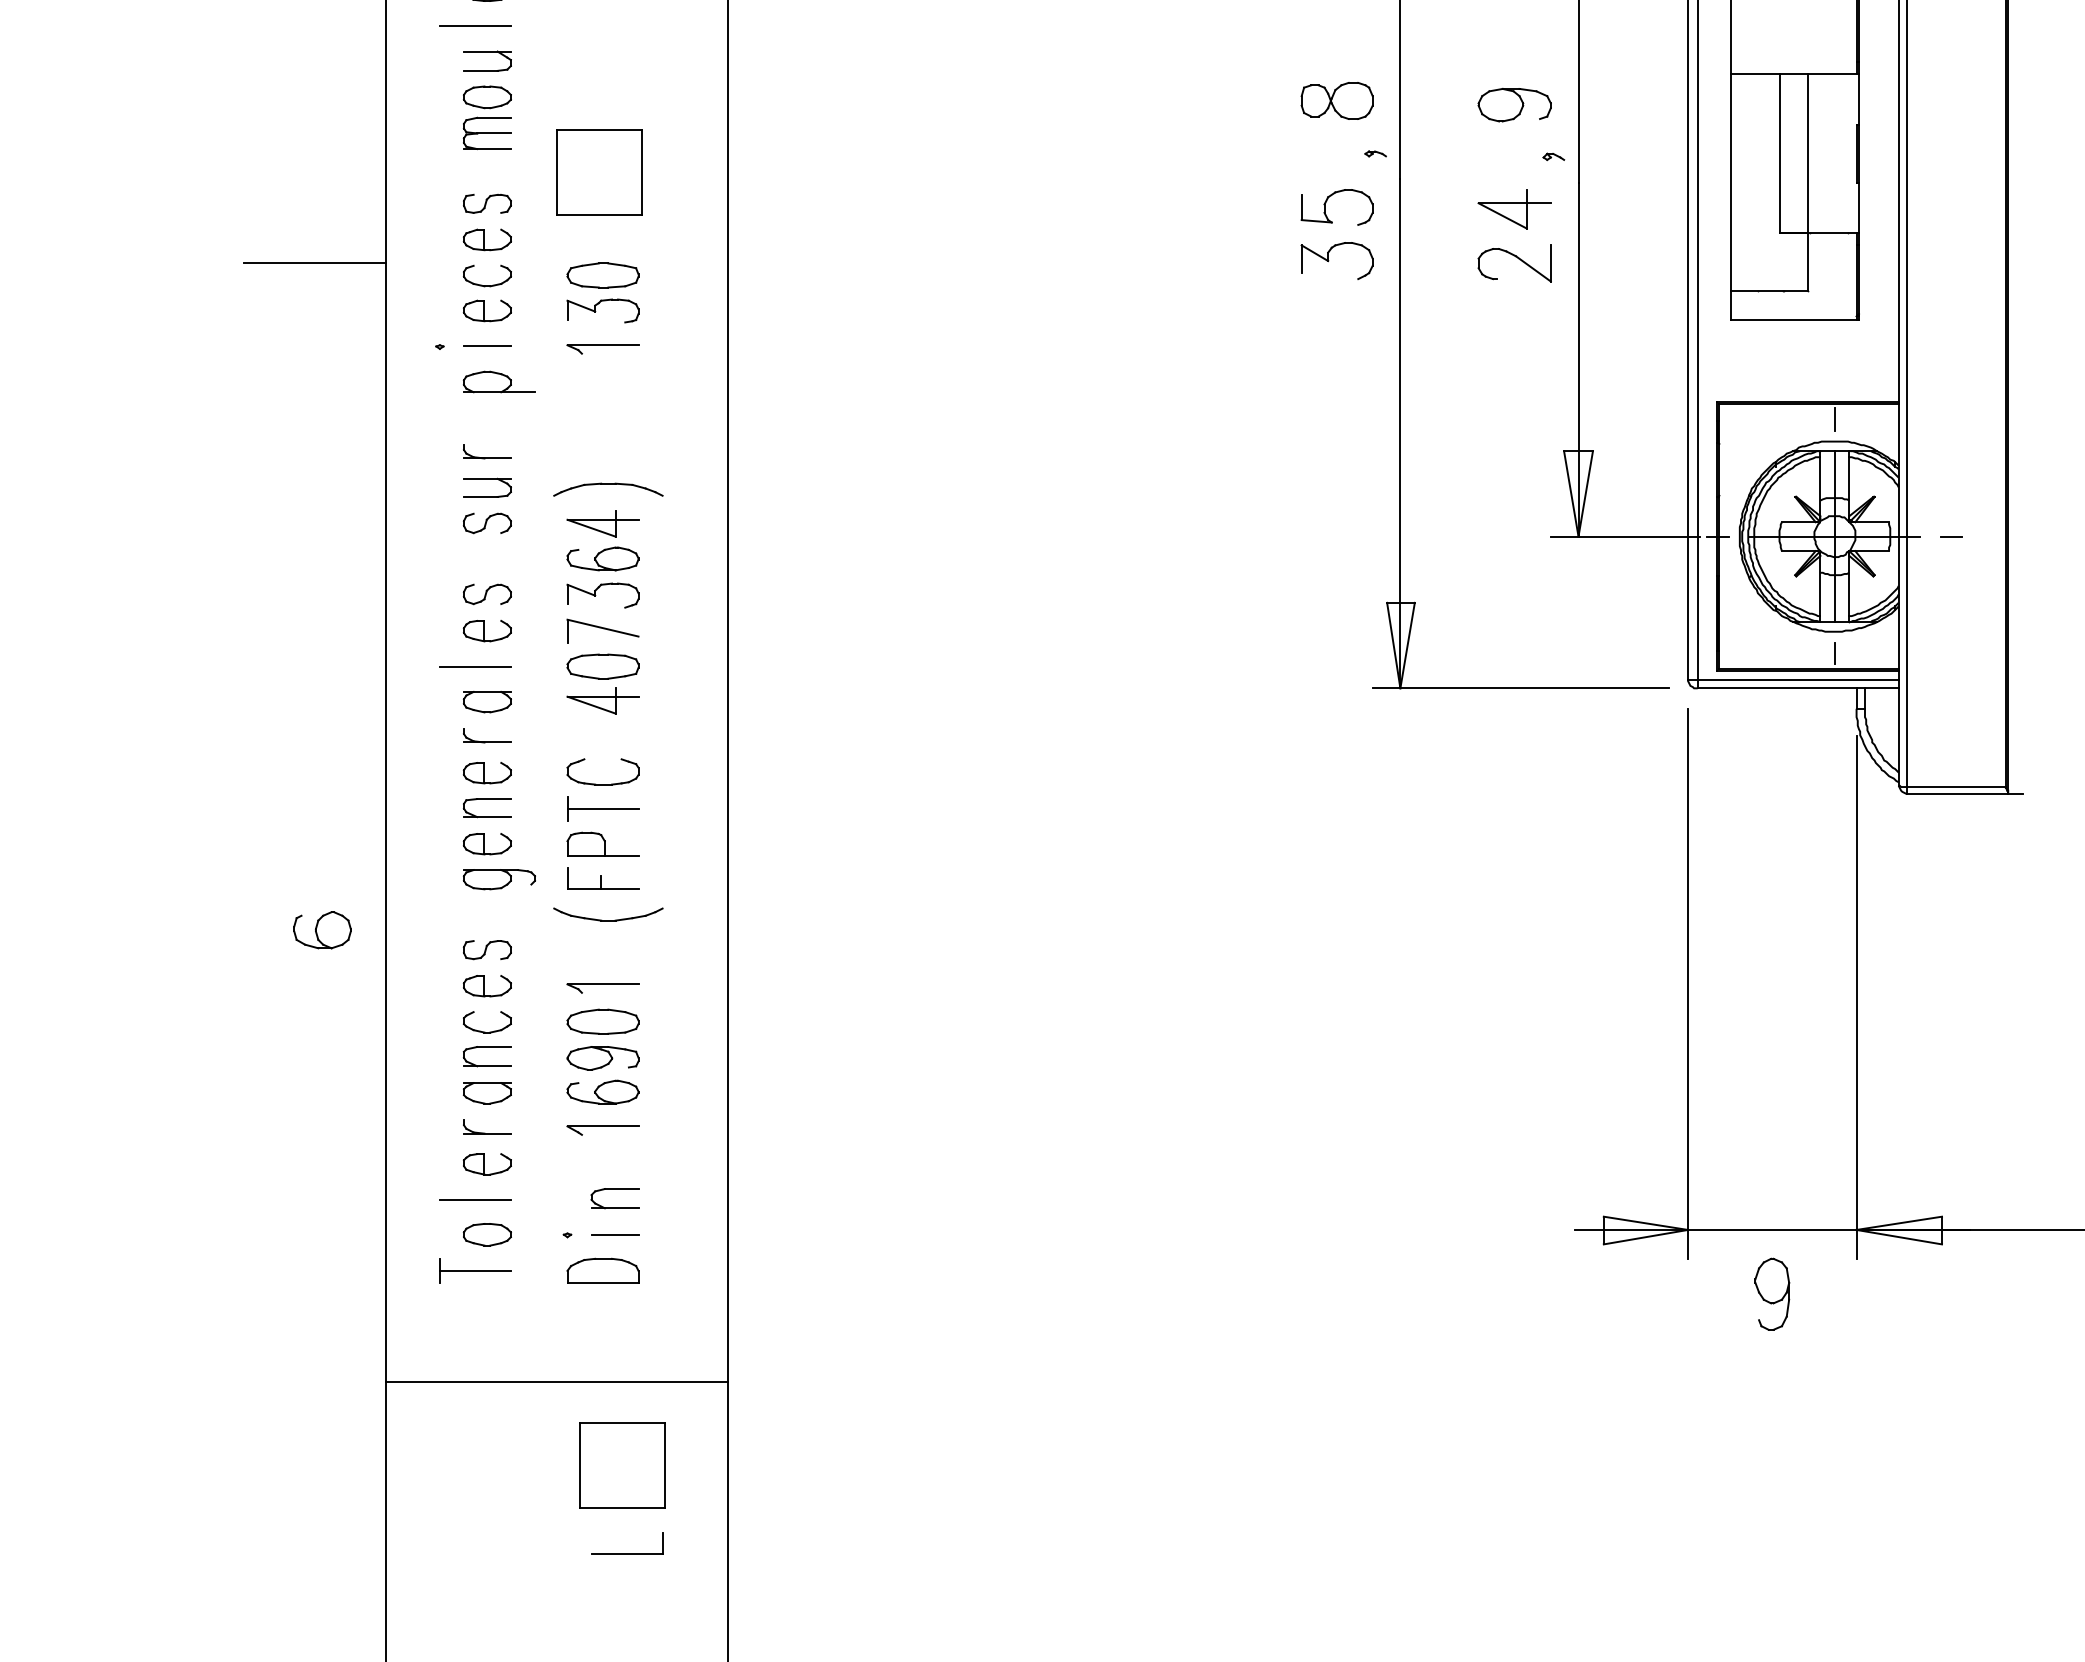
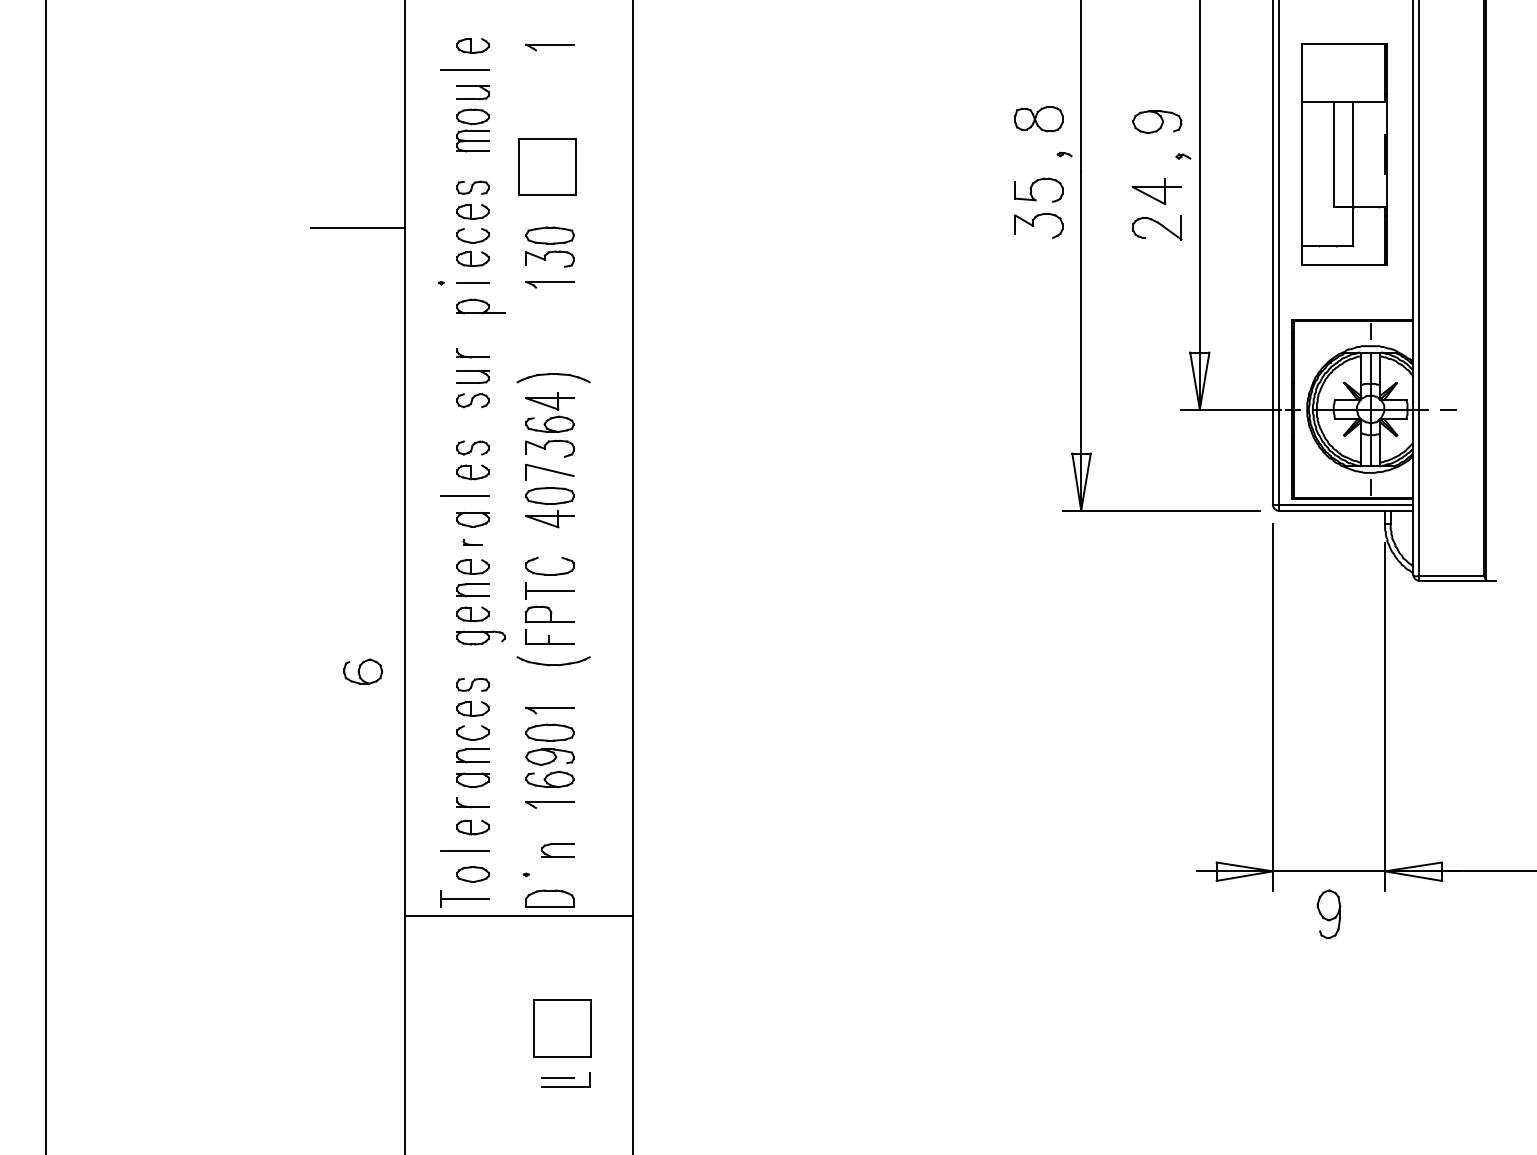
part: (486, 736) -> (472, 542), size x0.6
line: (614, 1234) -> (557, 1077), moved
line: (557, 1381) -> (519, 916), moved

